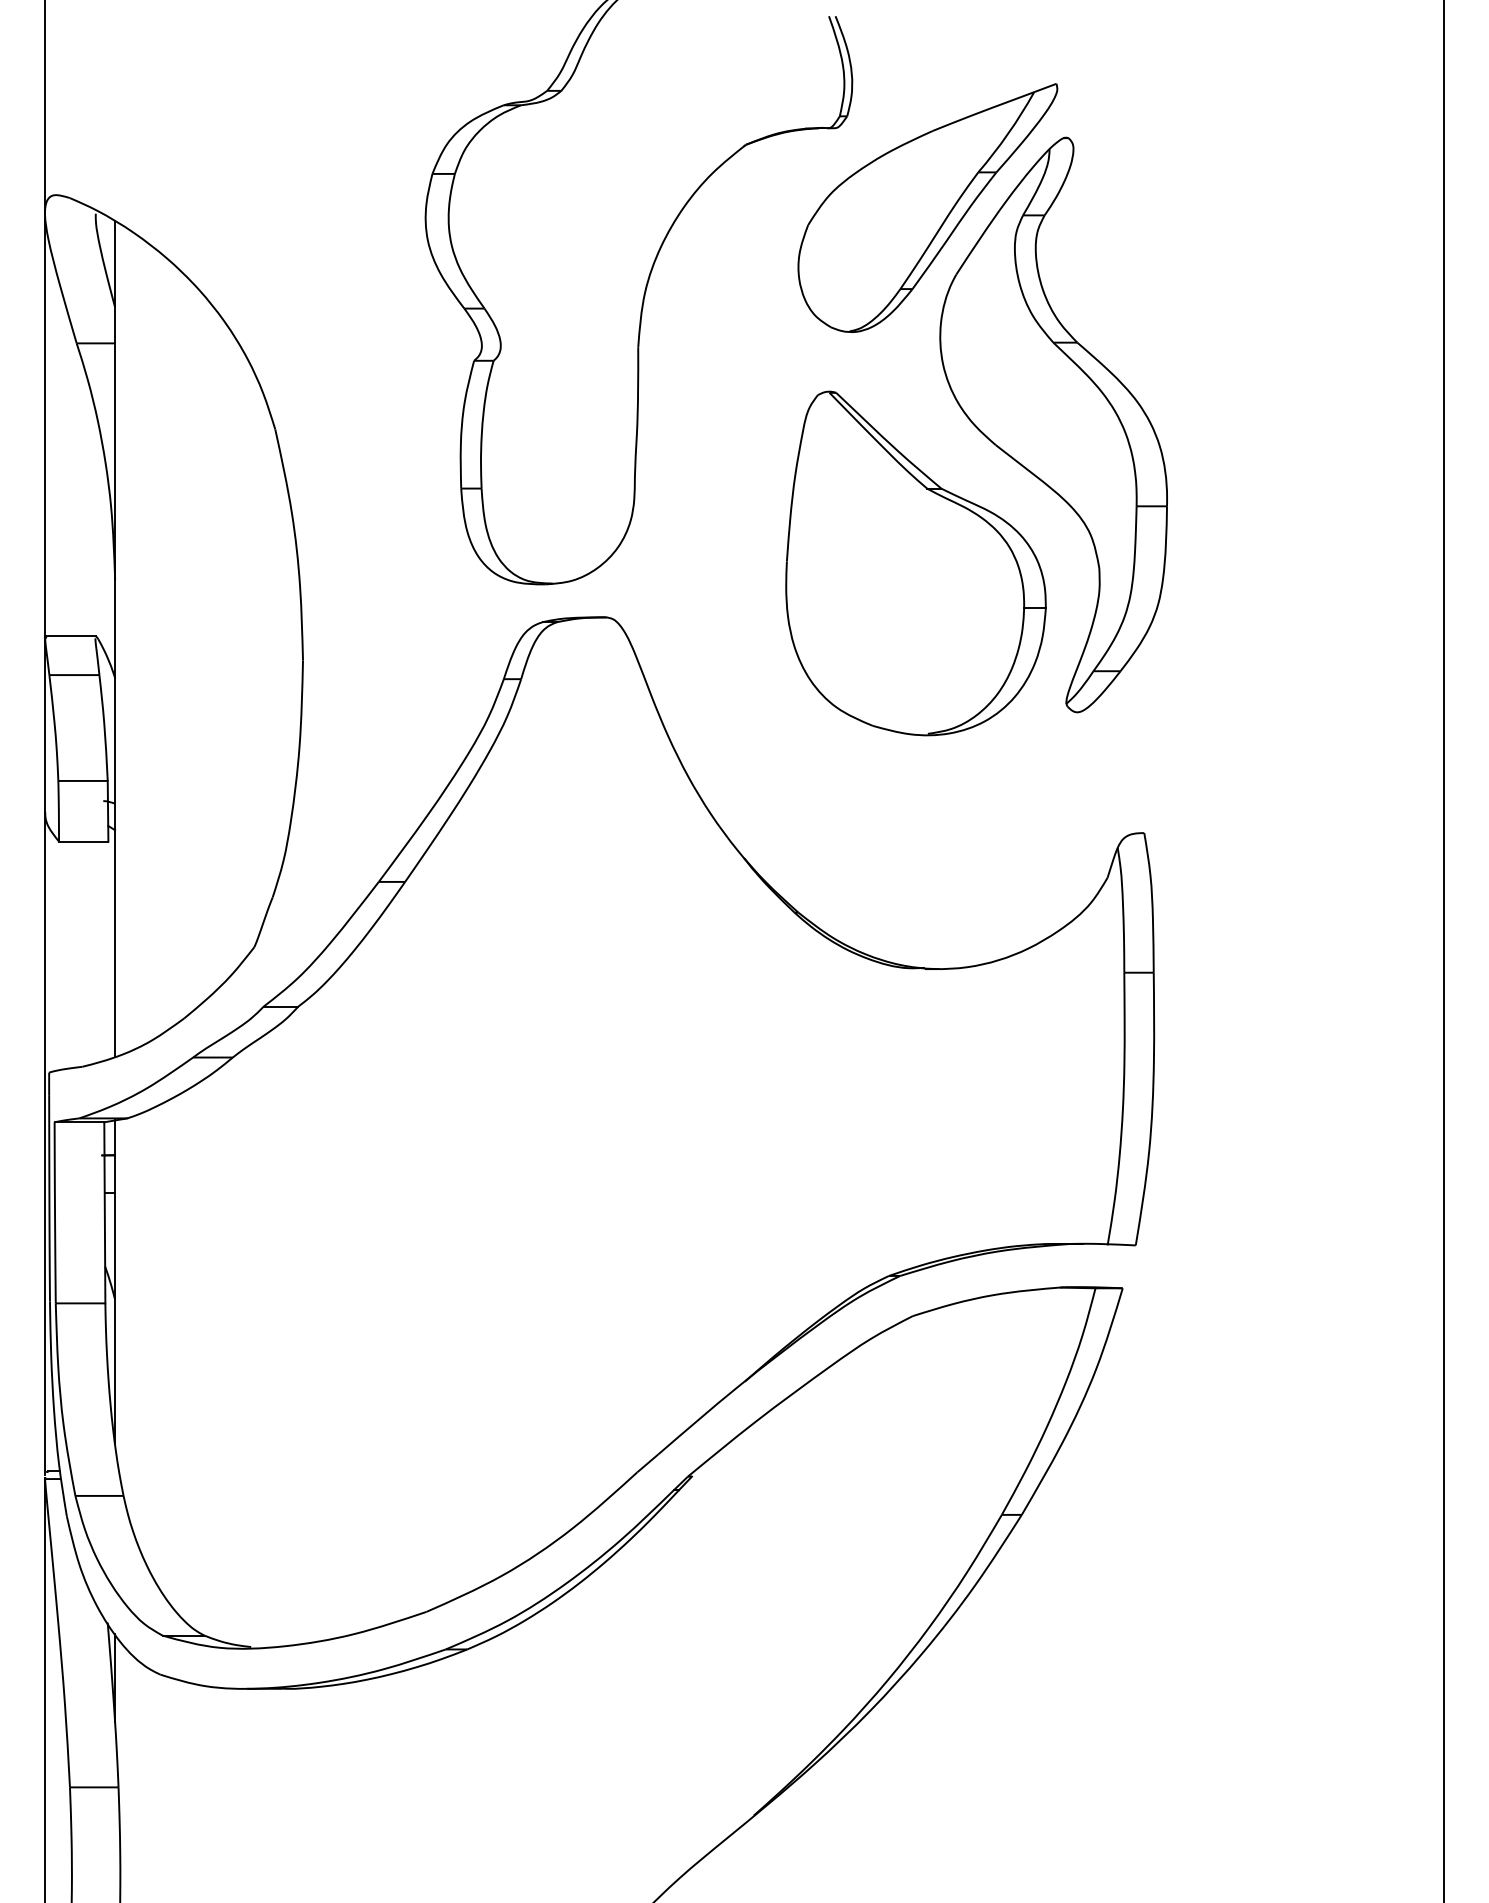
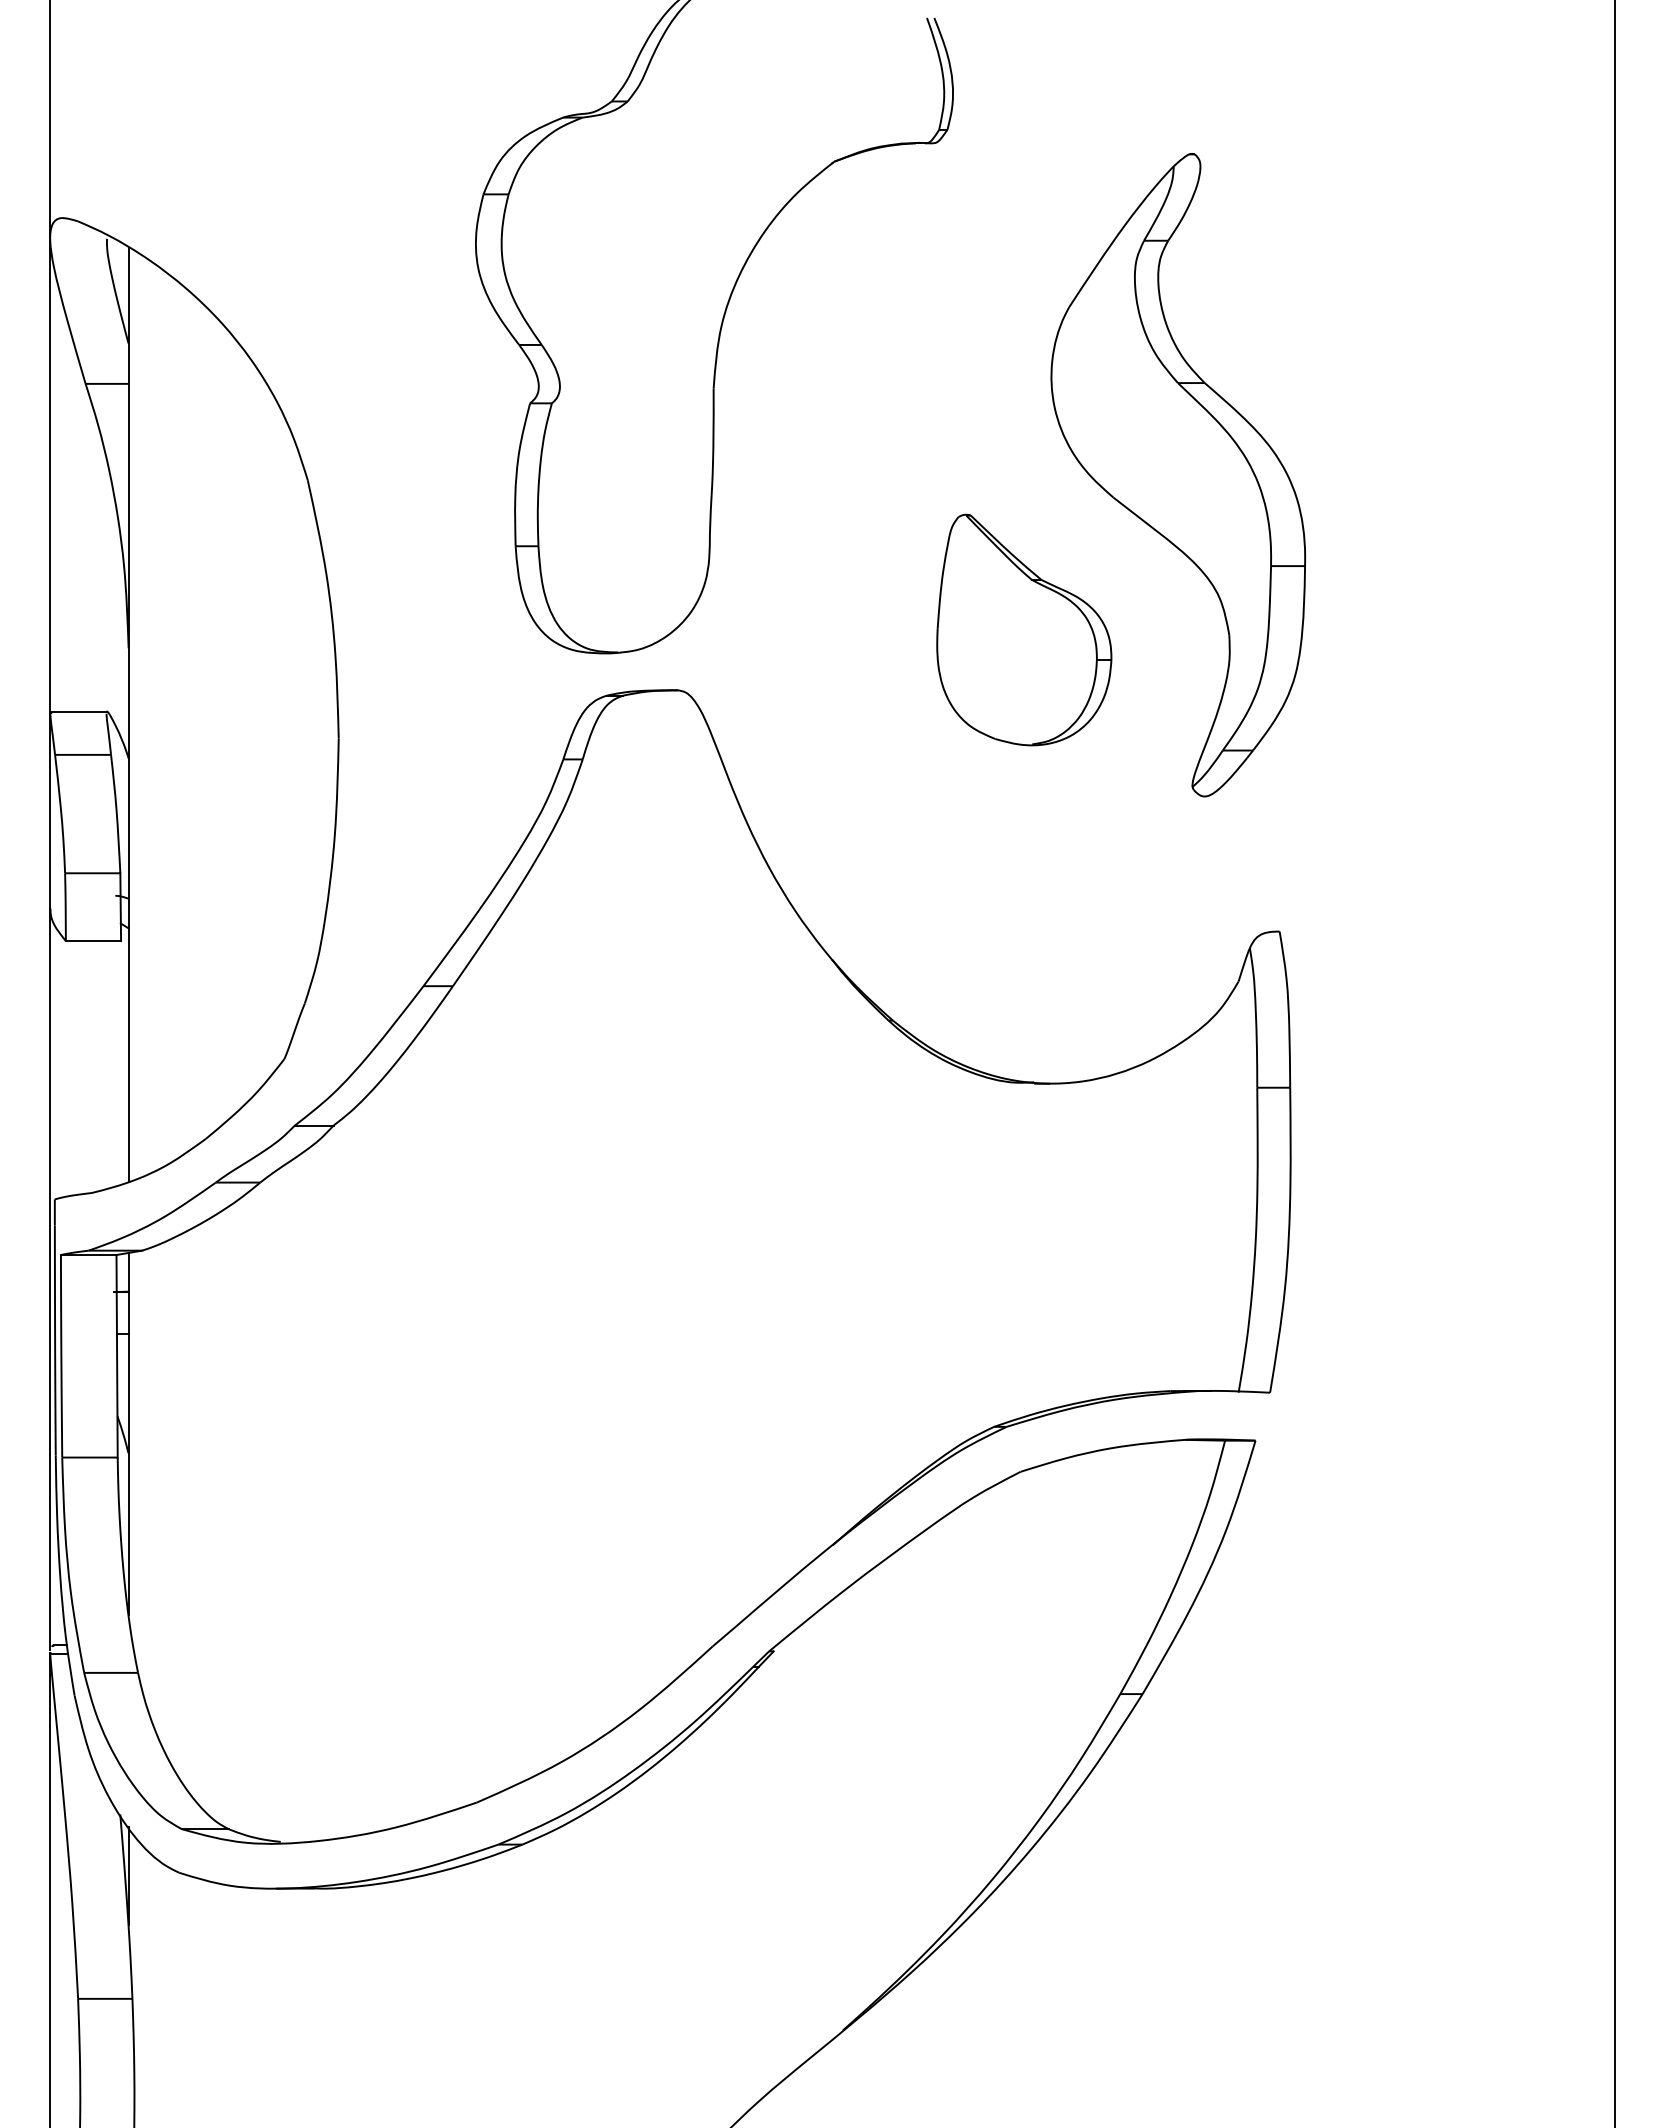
part: (927, 207) -> (1037, 231), removed
part: (915, 563) -> (1023, 630), size x0.6

